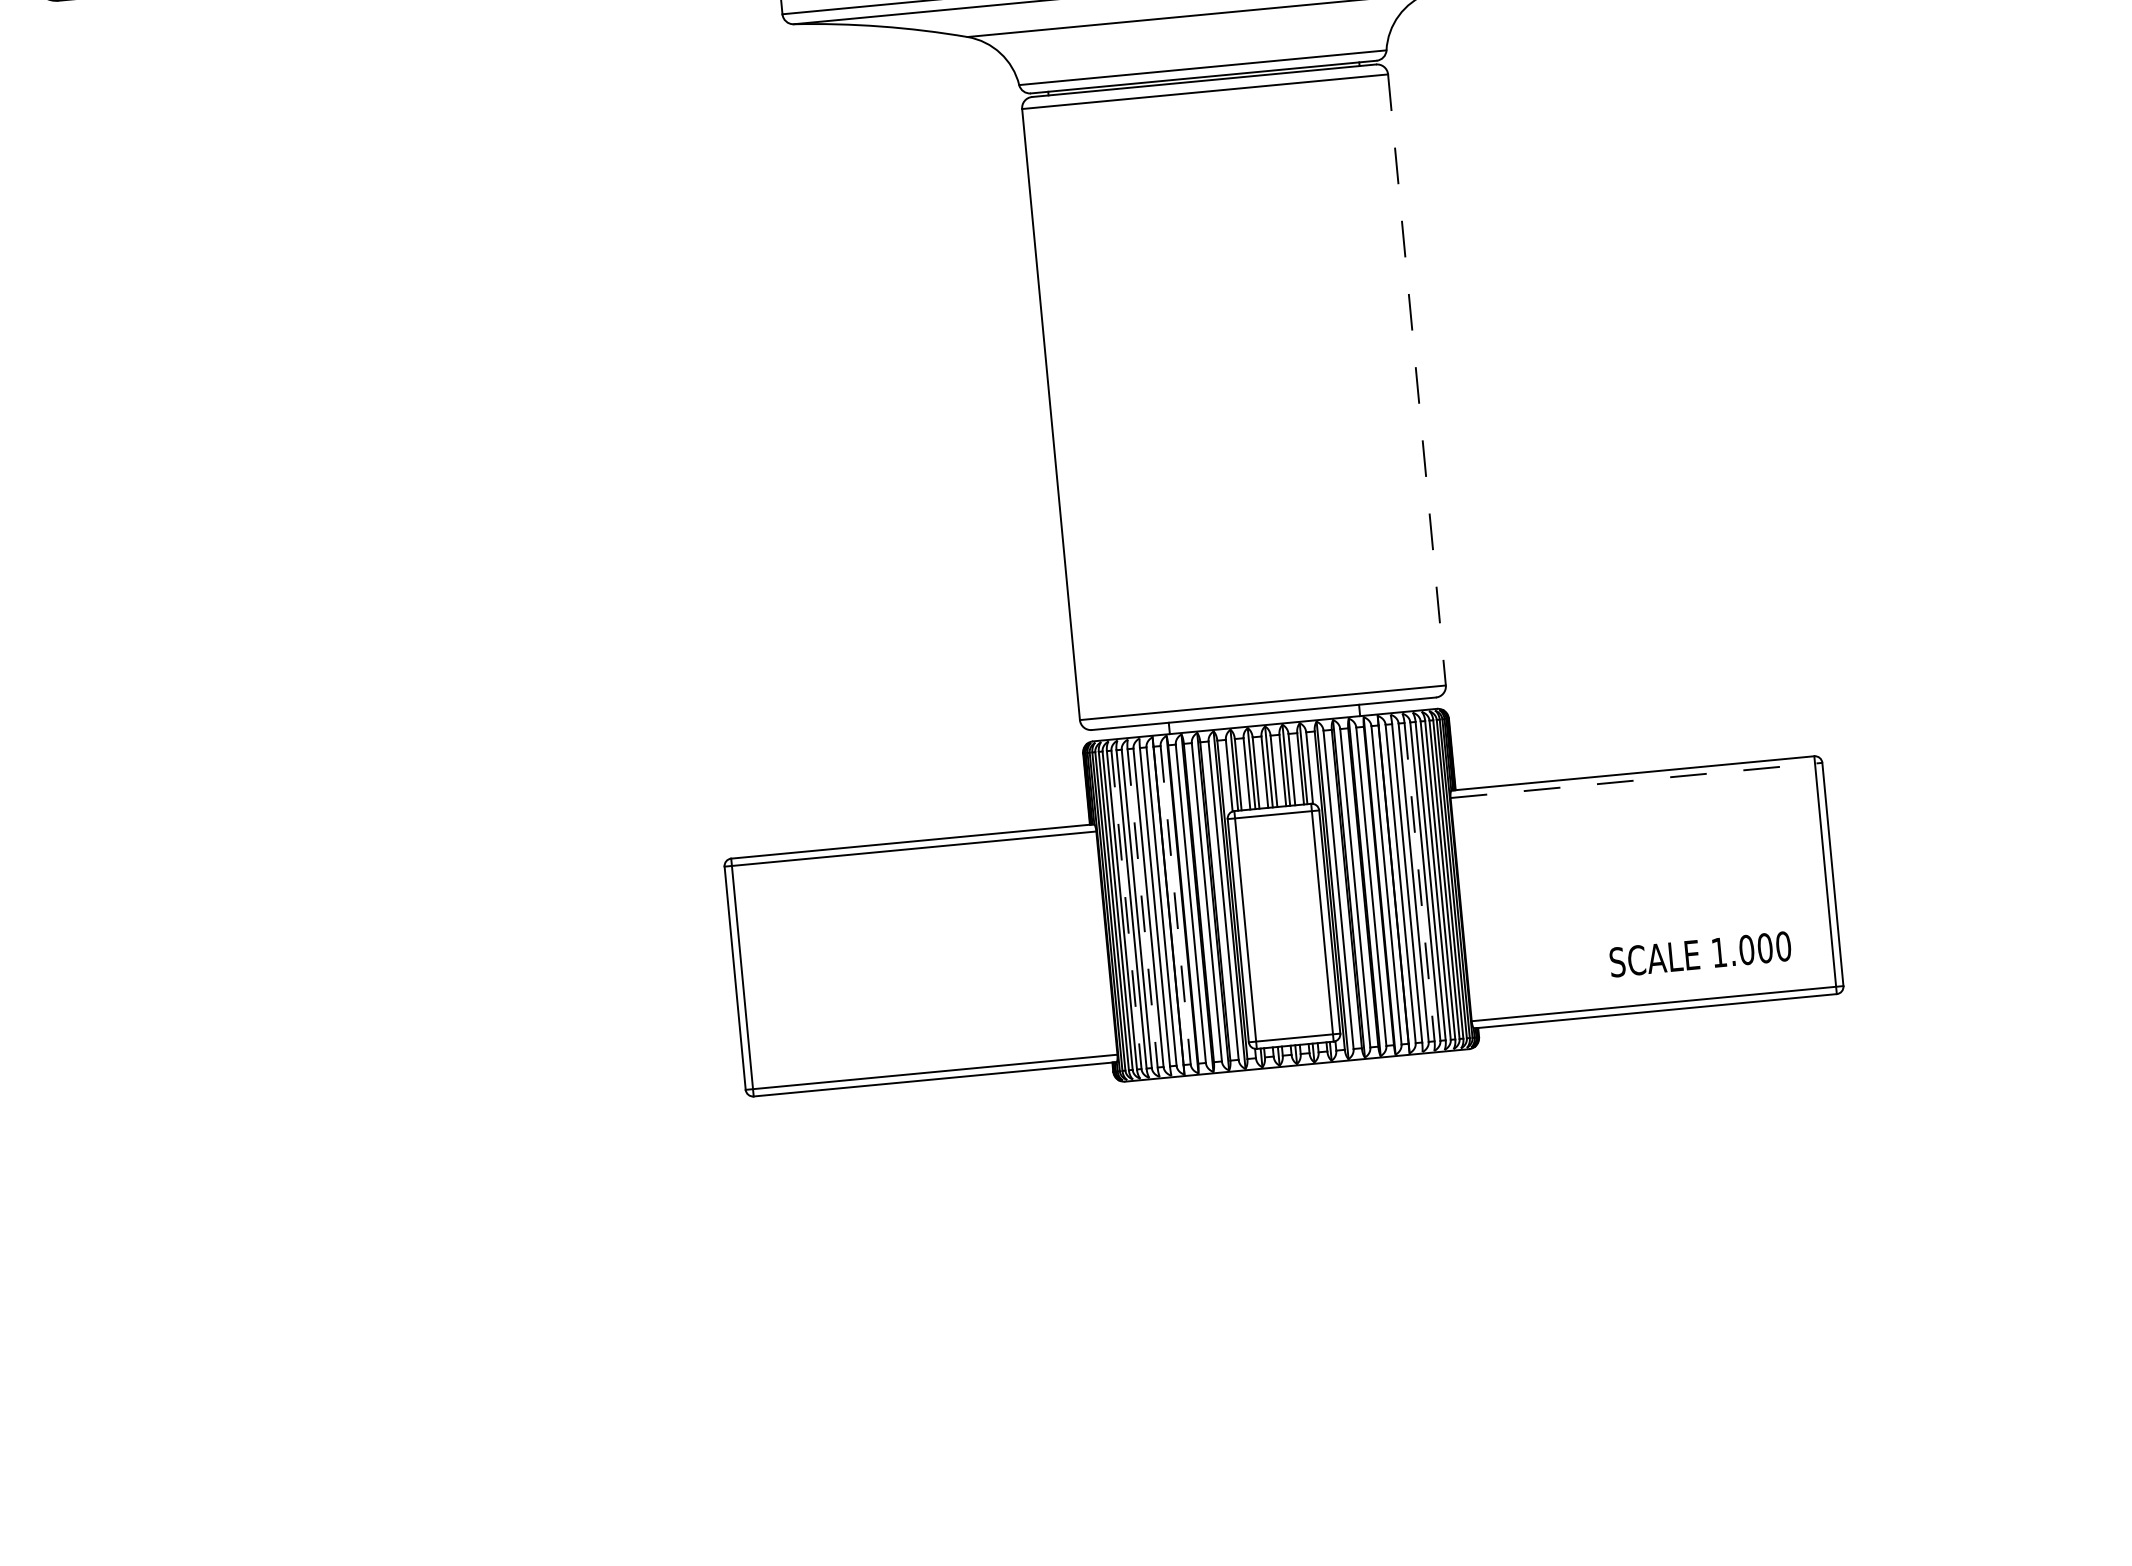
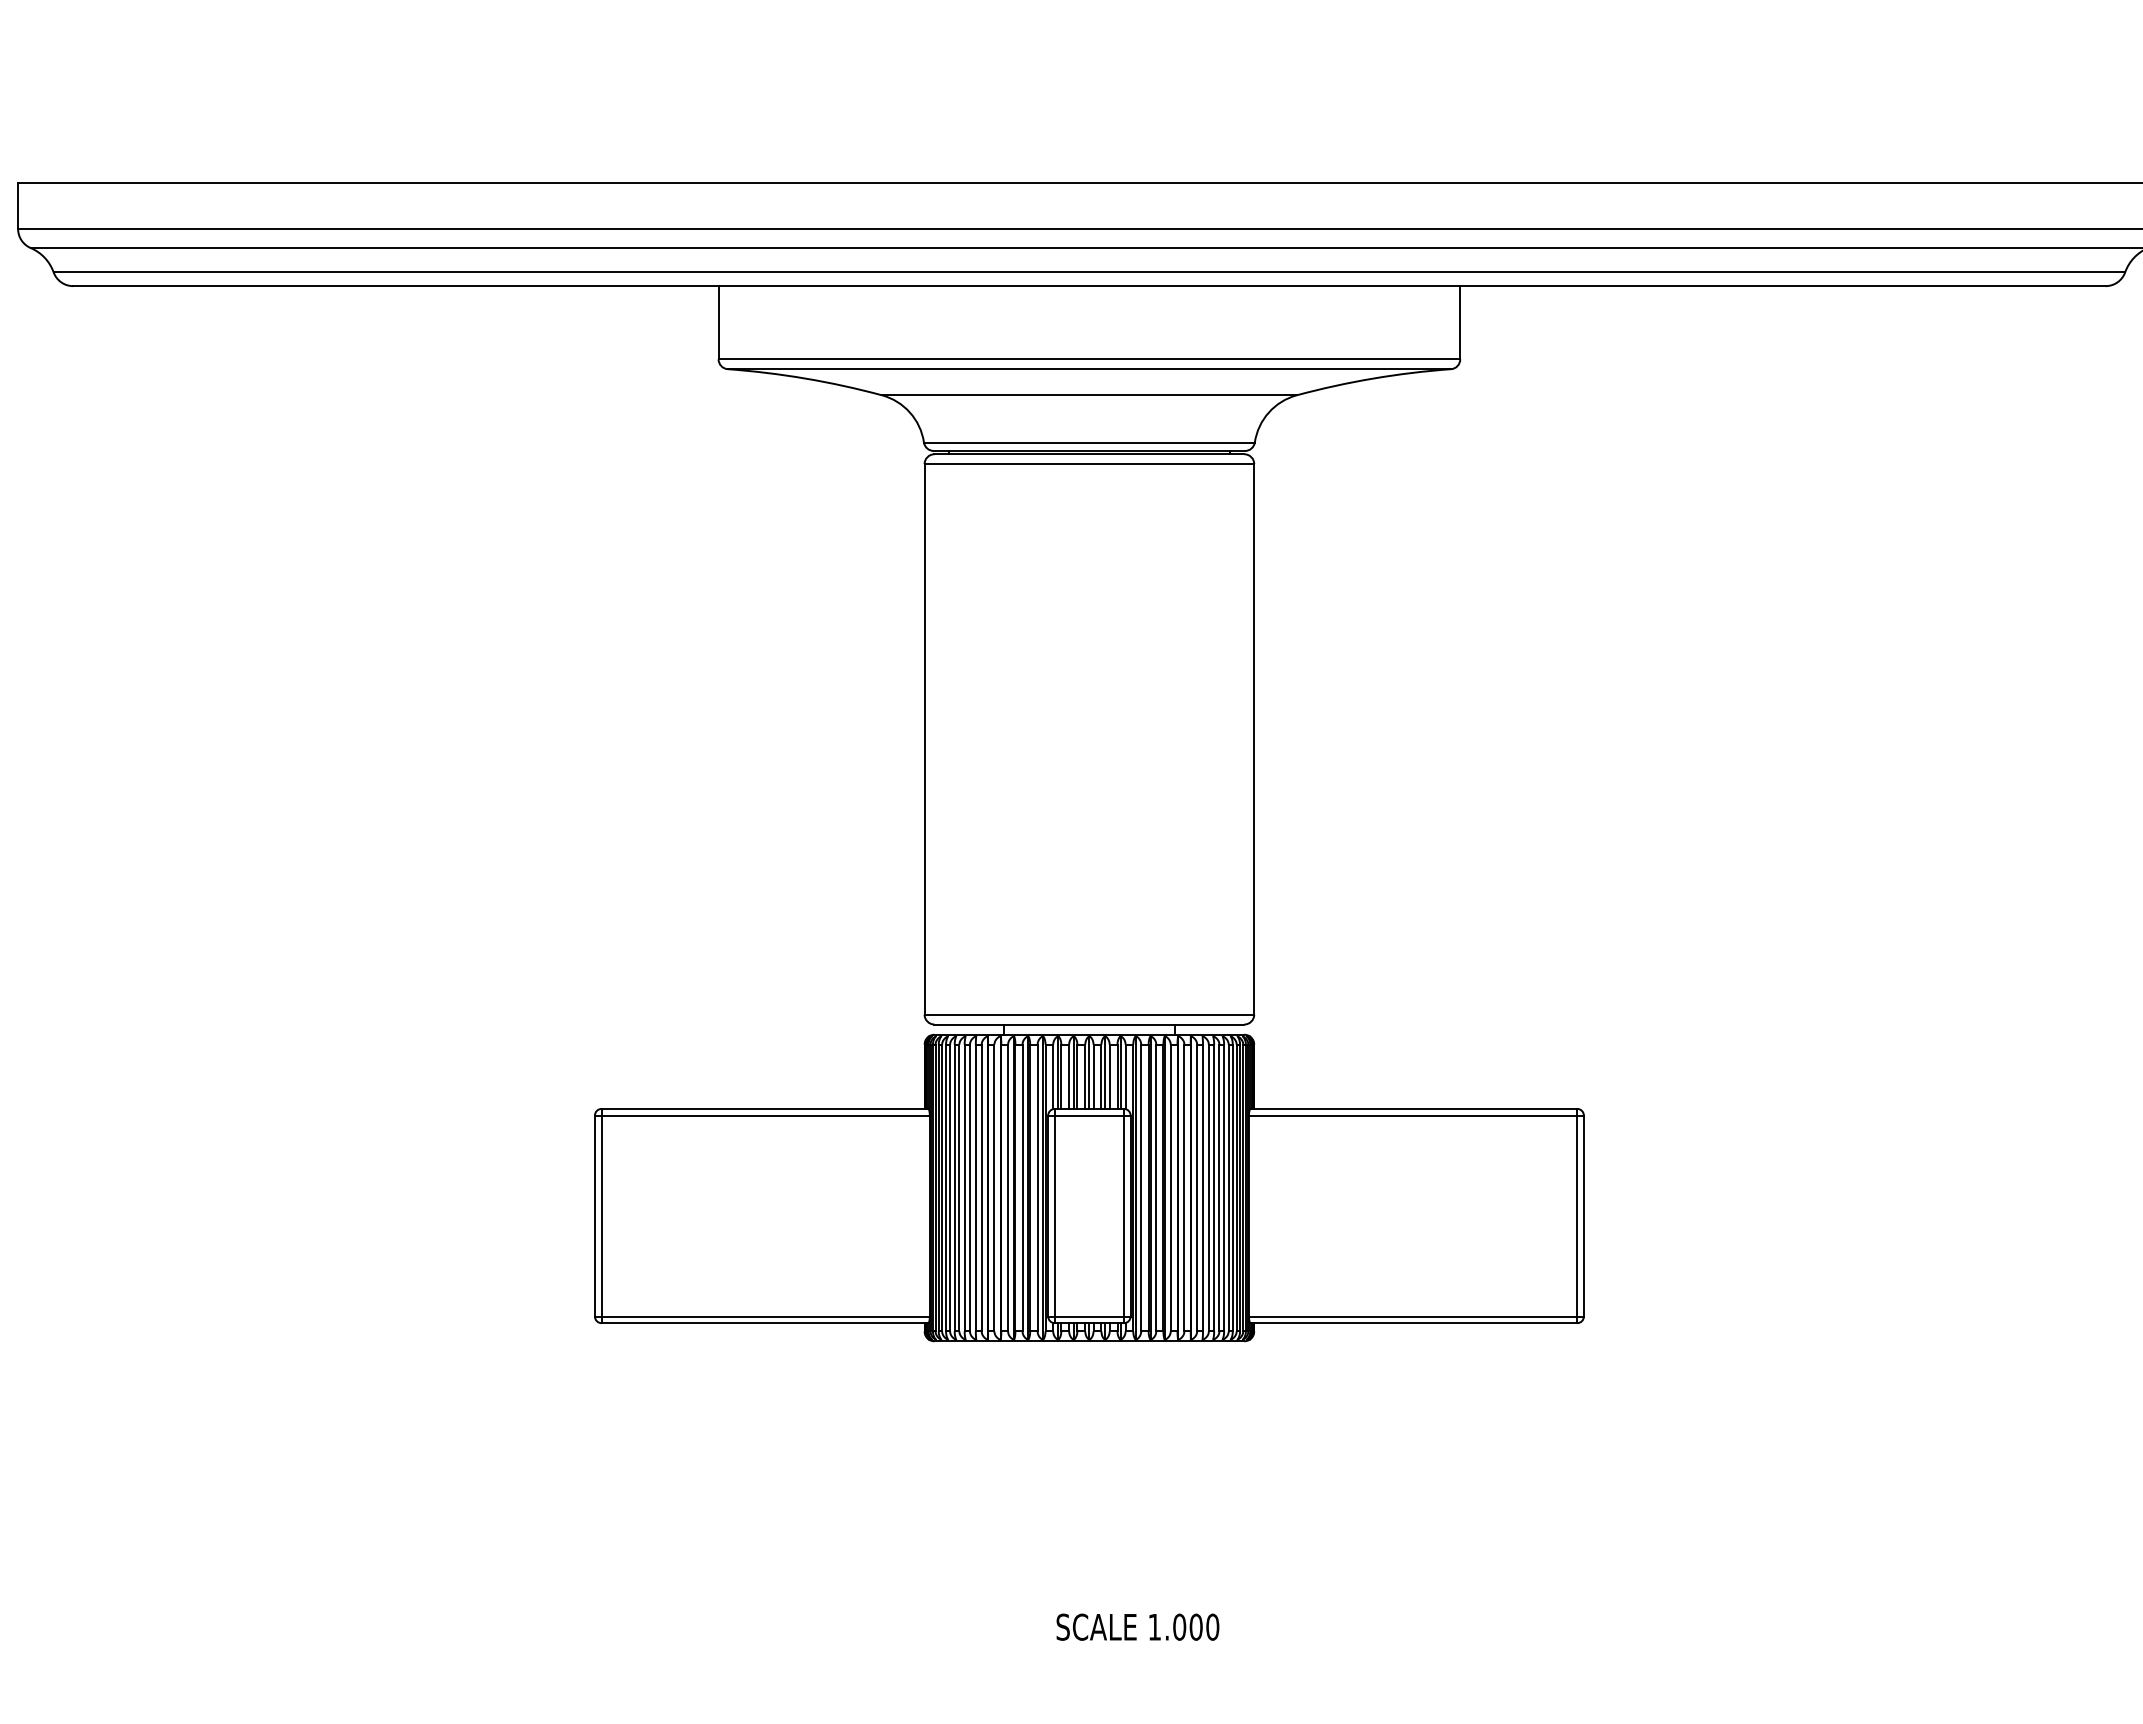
line: (1417, 380) -> (1254, 739), dashed -> solid
line: (1636, 780) -> (1416, 1115), dashed -> solid
line: (1419, 882) -> (1214, 1188), dashed -> solid
line: (1175, 905) -> (994, 1188), dashed -> solid
line: (1142, 908) -> (964, 1188), dashed -> solid
line: (1126, 910) -> (950, 1188), dashed -> solid
text: (1699, 953) -> (1137, 1626), moved

